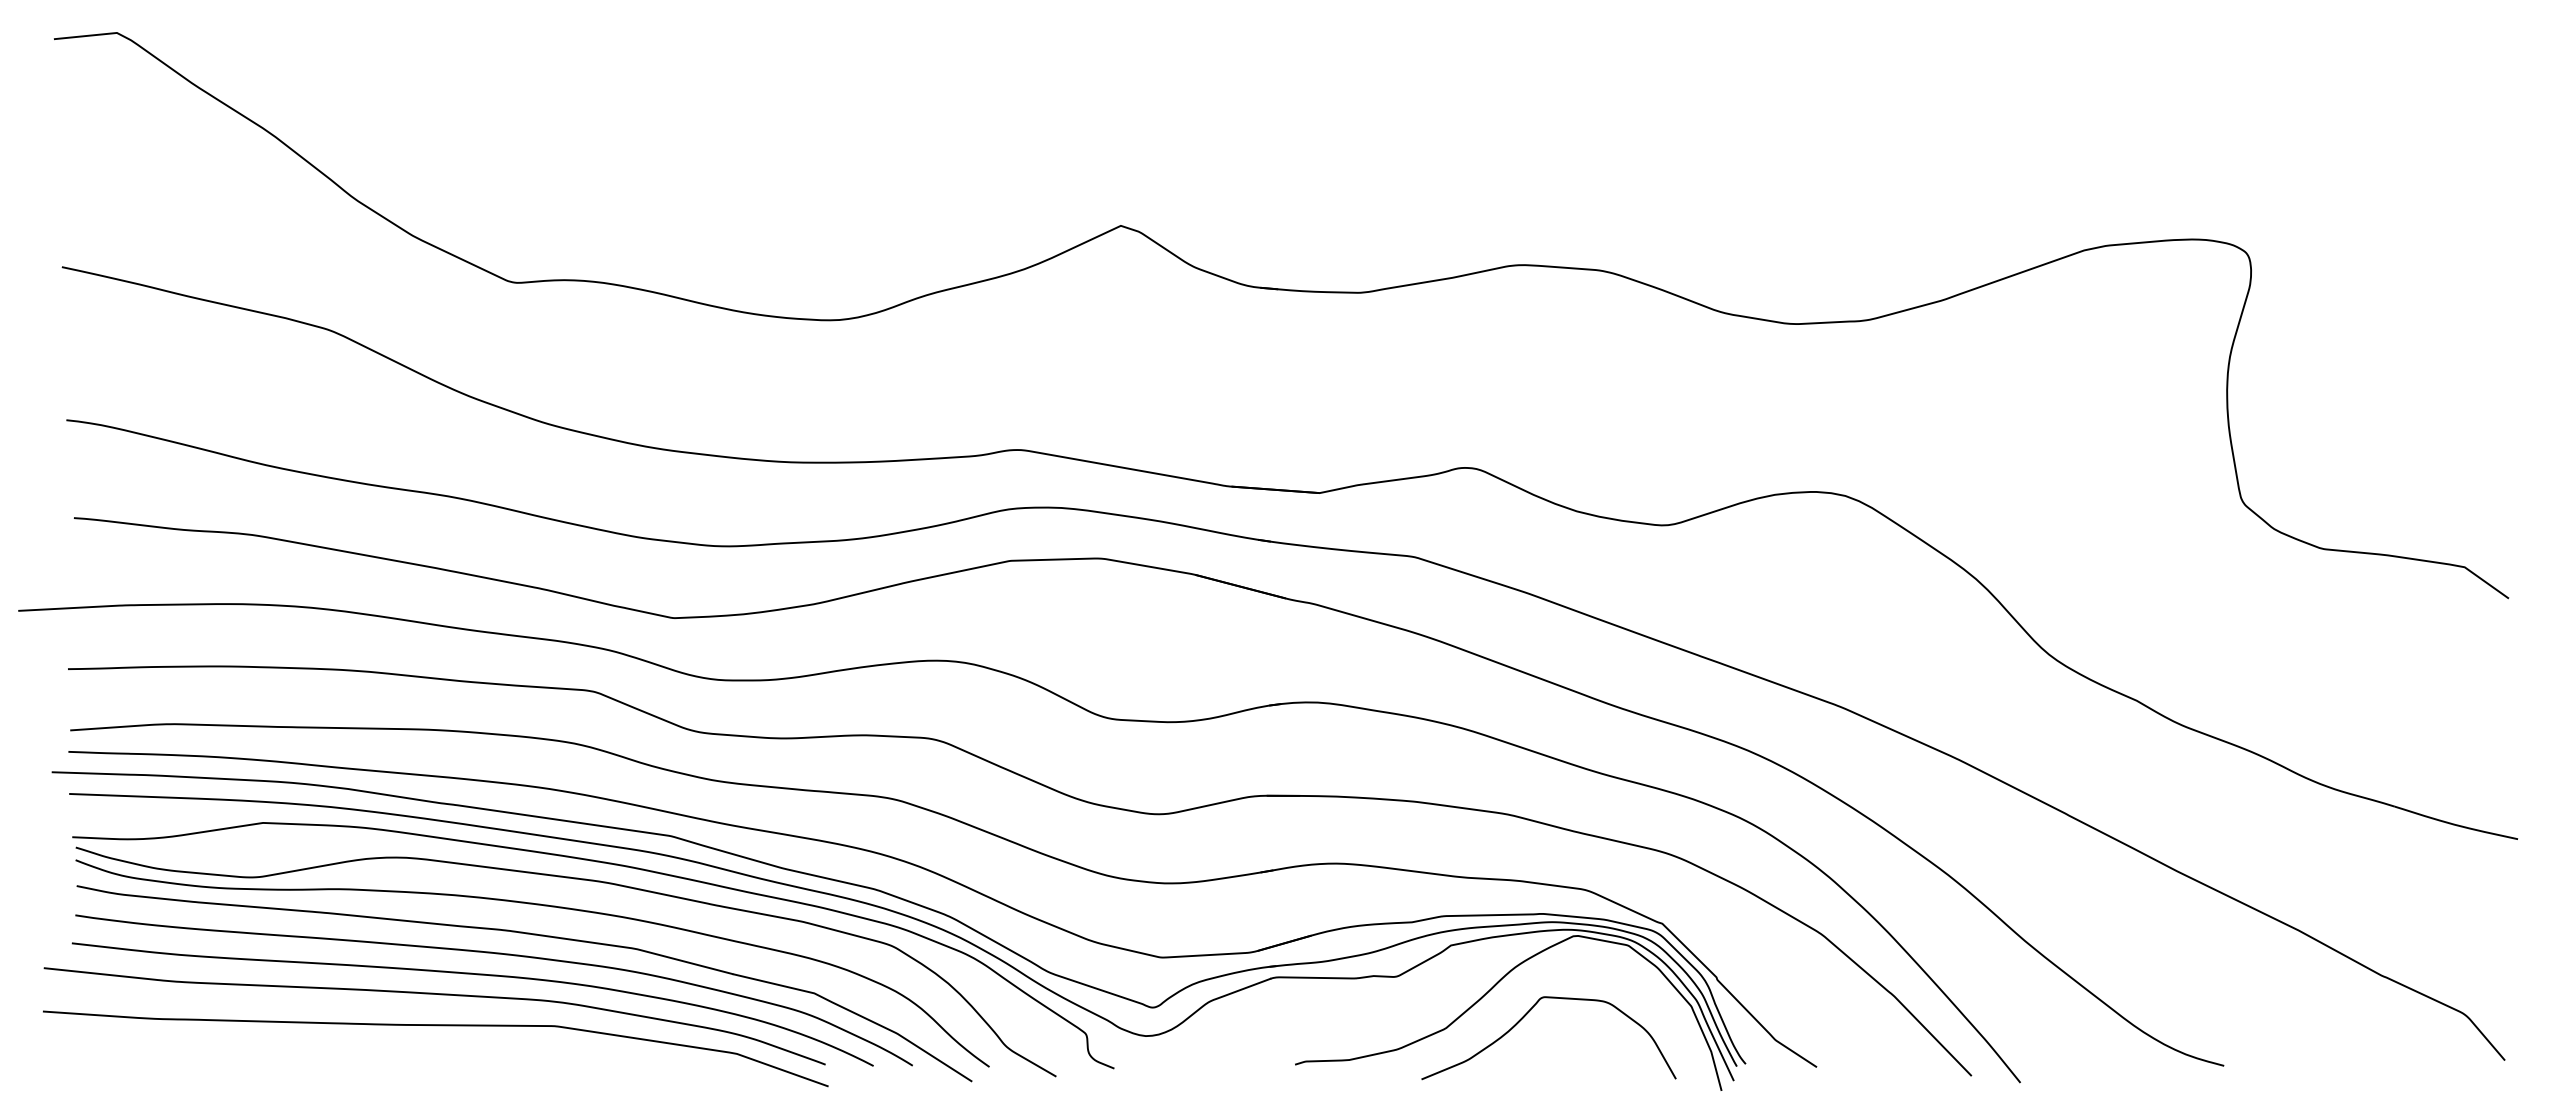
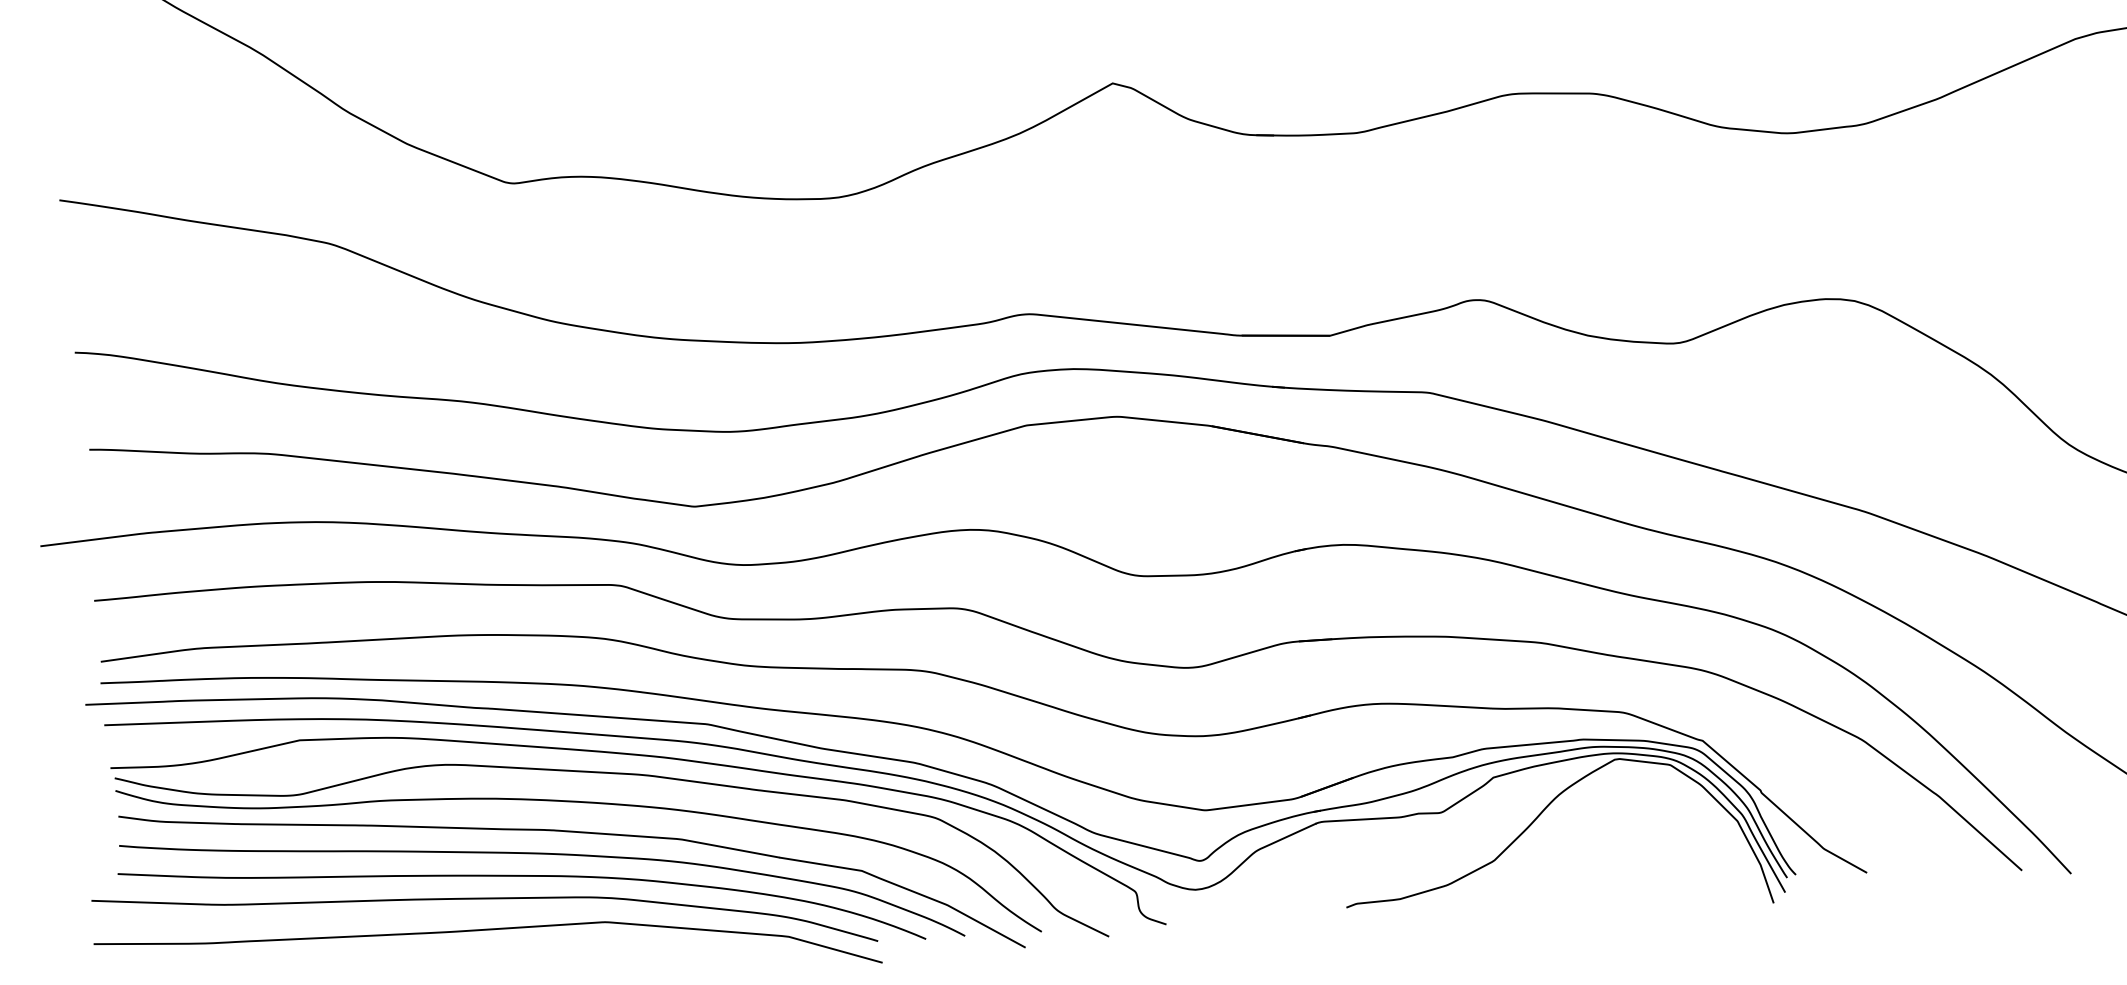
curve: (1526, 1015) -> (1573, 842), removed

